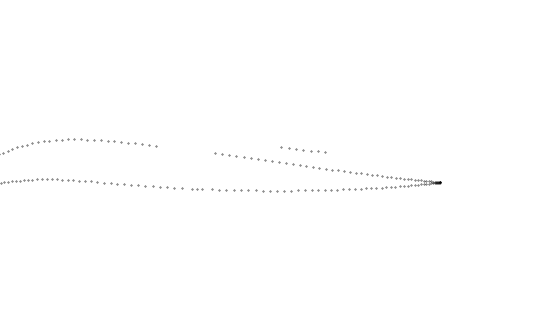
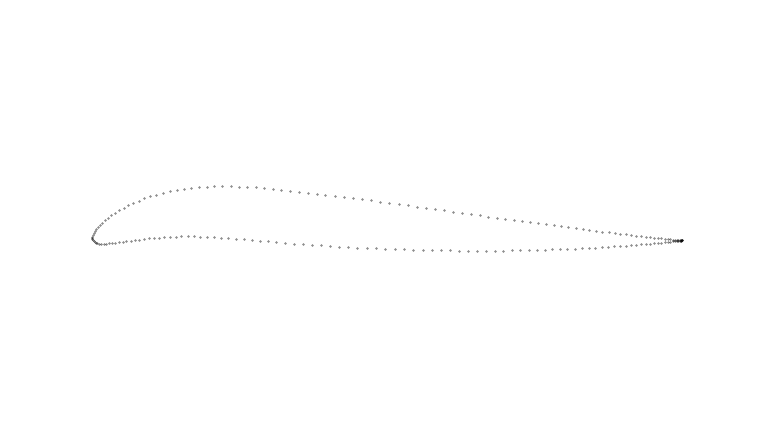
part: (303, 149) -> (362, 199), moved
part: (197, 188) -> (376, 248), size x1.43

